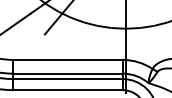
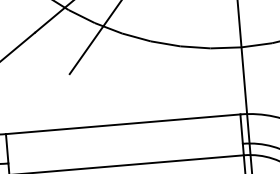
line: (67, 73) -> (124, 153), removed

